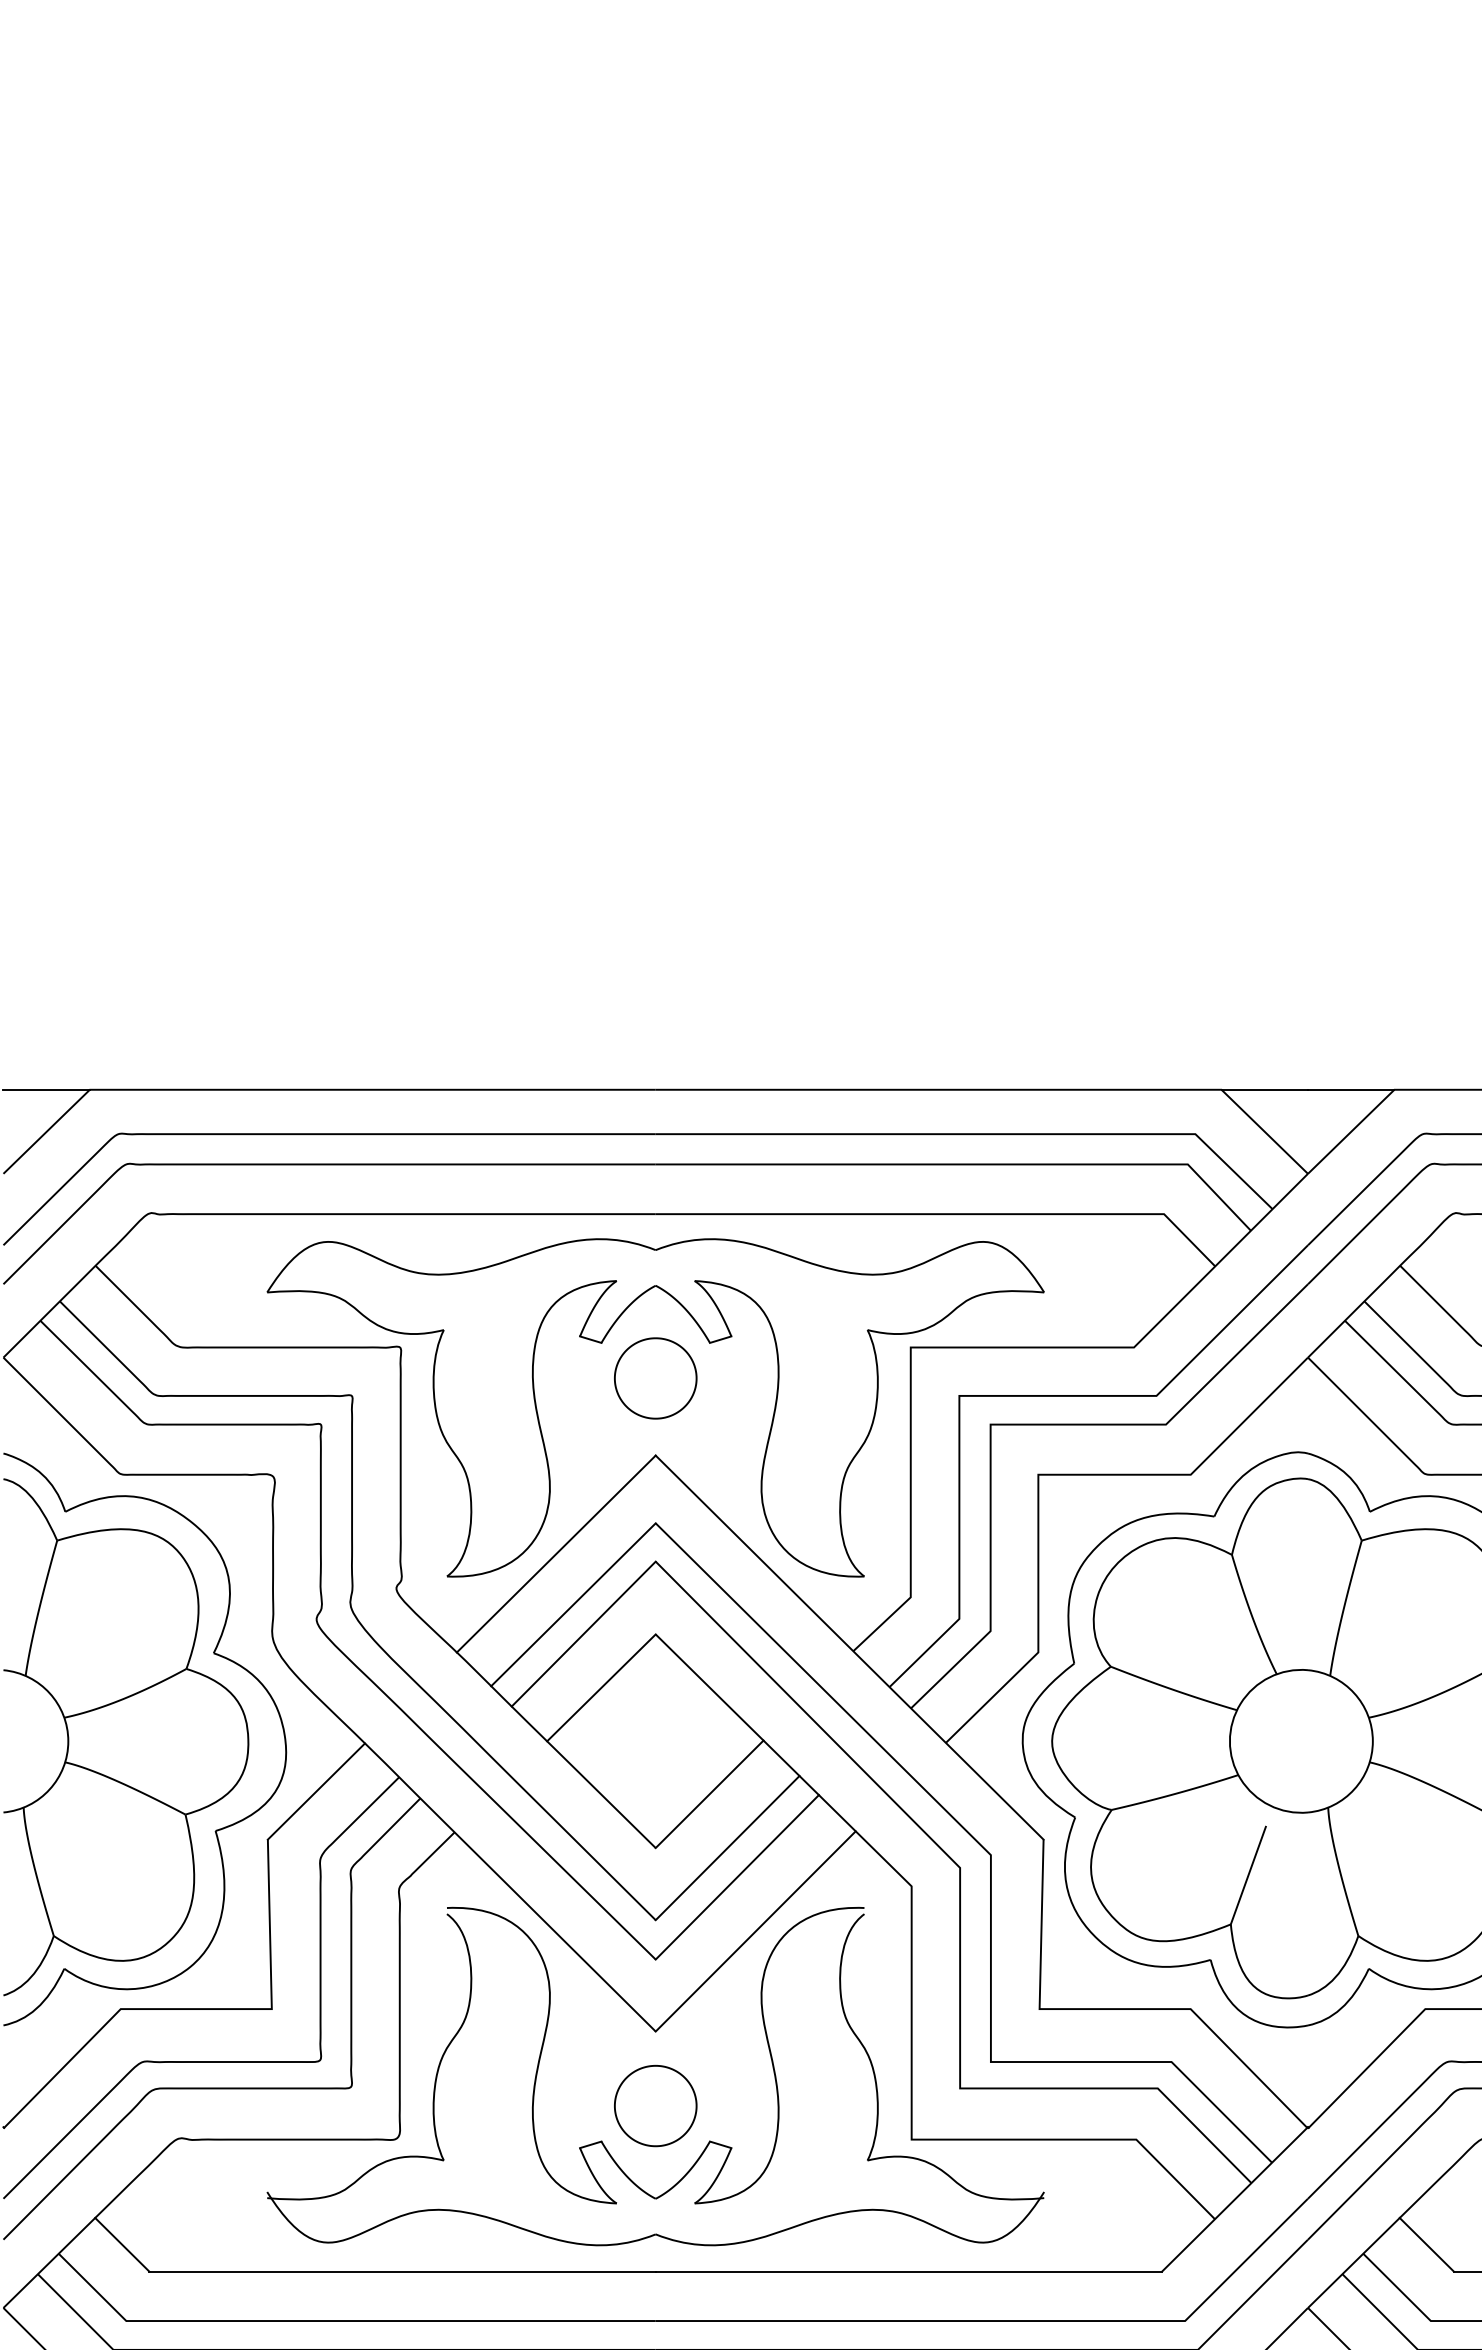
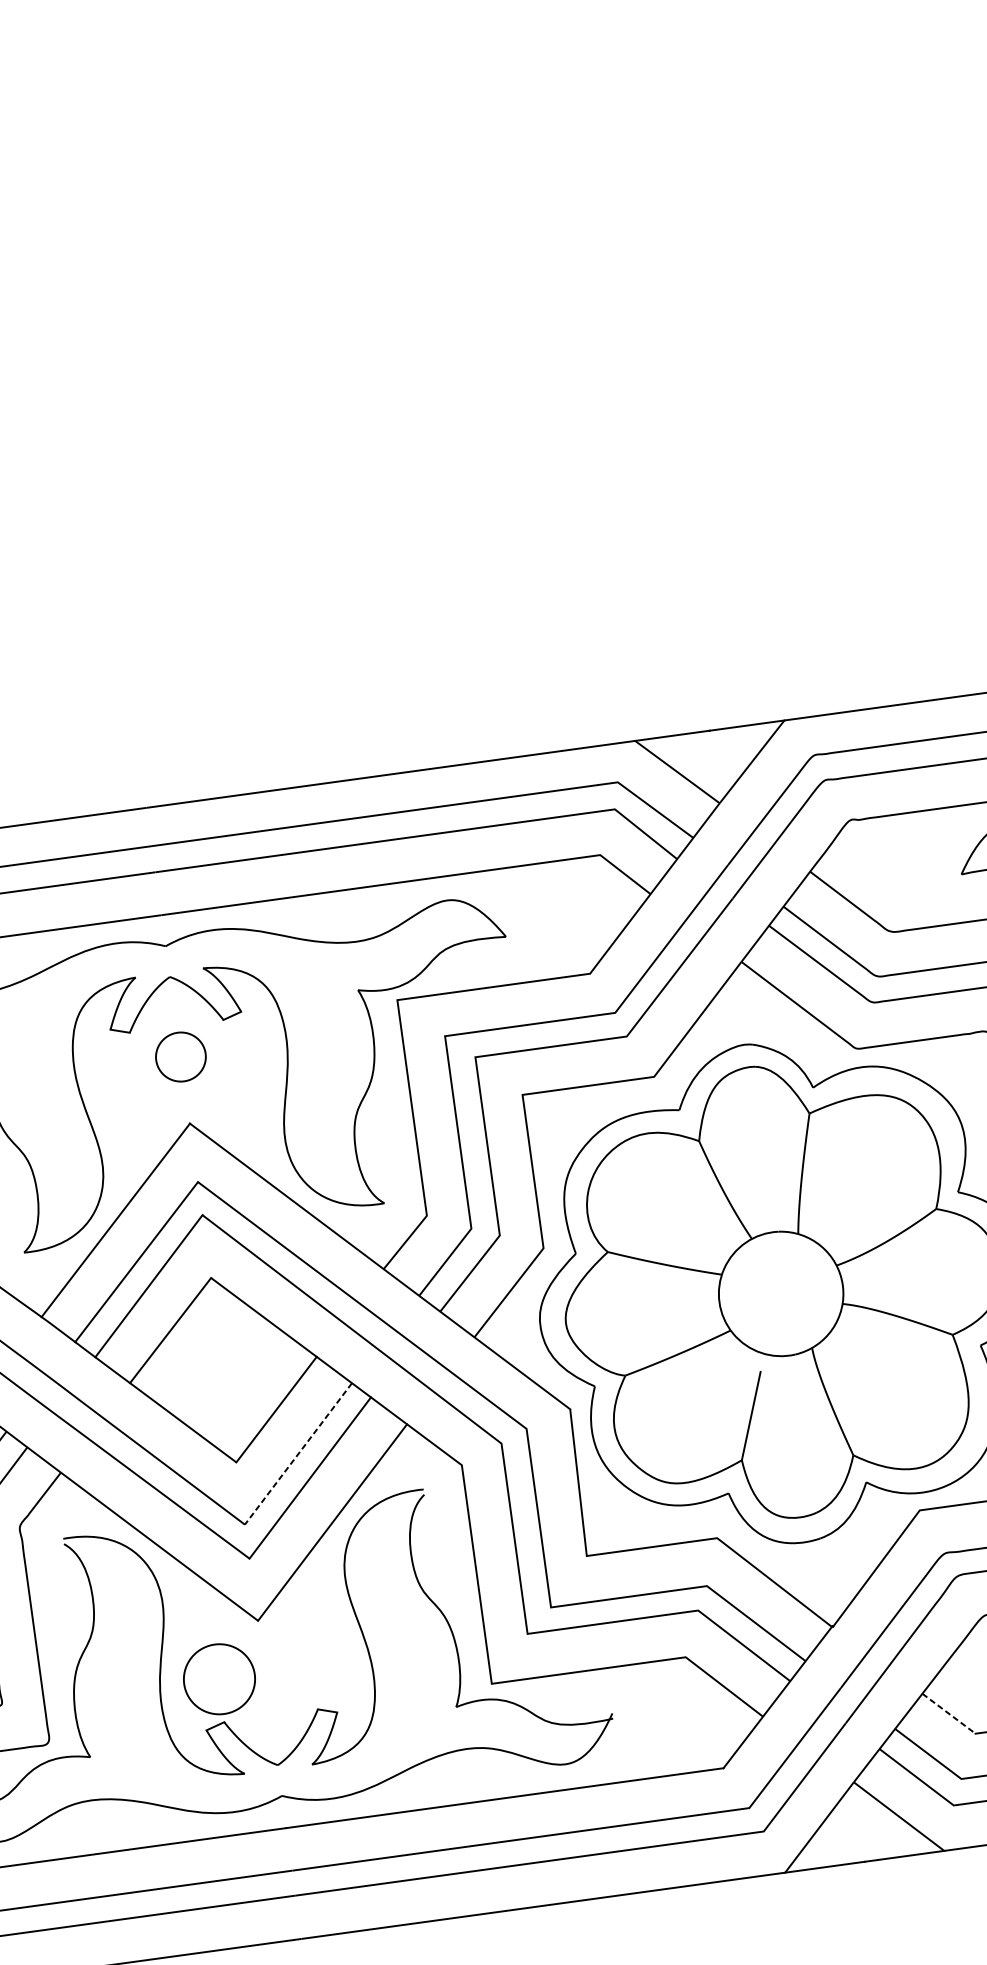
part: (655, 1378) -> (180, 1057), size x0.7
line: (727, 1848) -> (298, 1454), solid -> dashed
part: (655, 2105) -> (219, 1678), moved
line: (1427, 2245) -> (949, 1714), solid -> dashed

